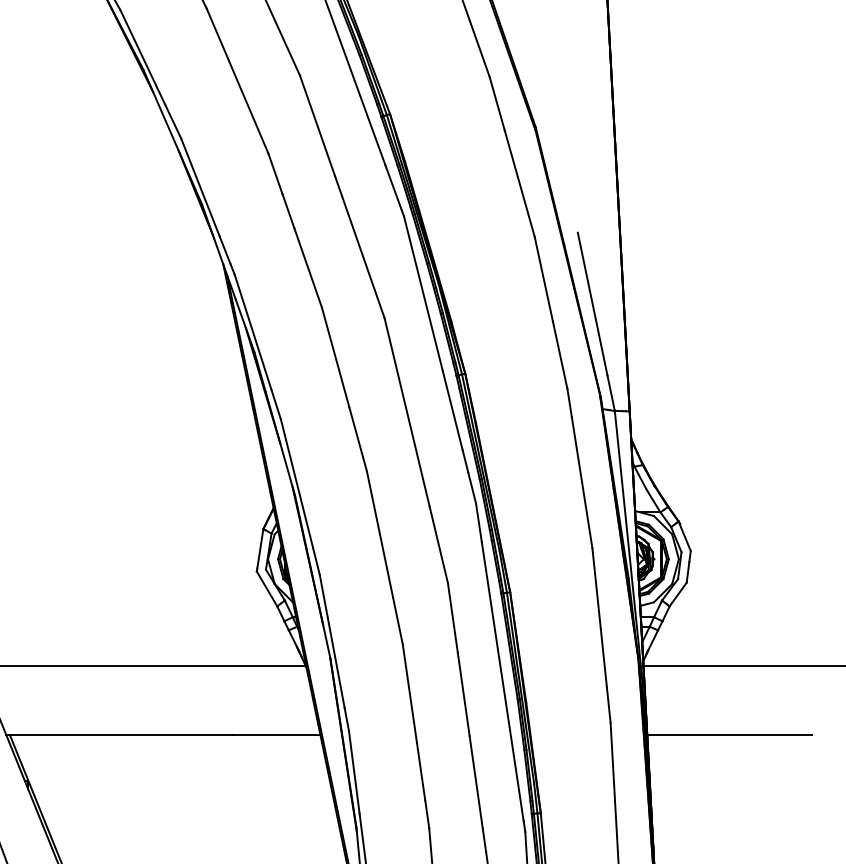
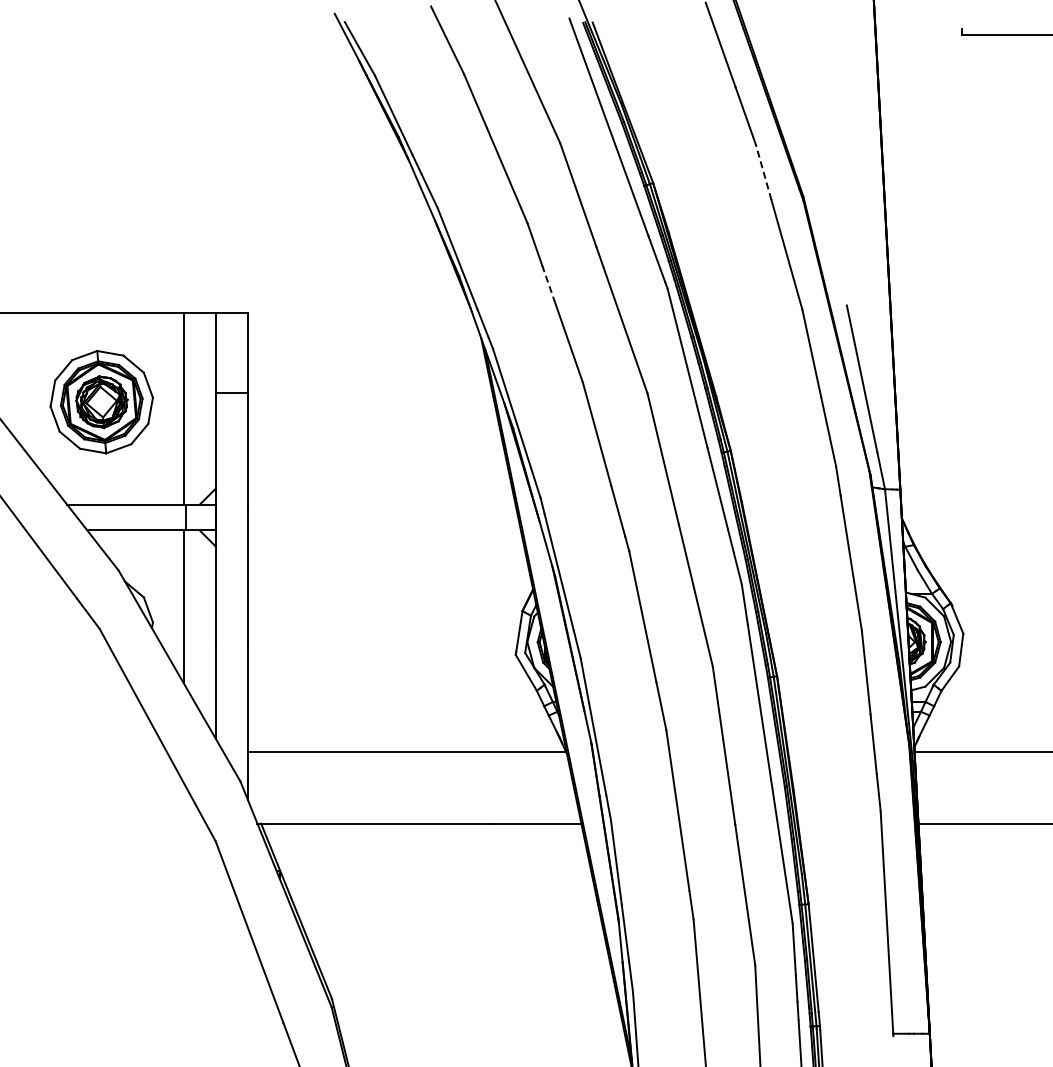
line: (497, 103) -> (763, 172), solid -> dashed
line: (288, 211) -> (548, 283), solid -> dashed

